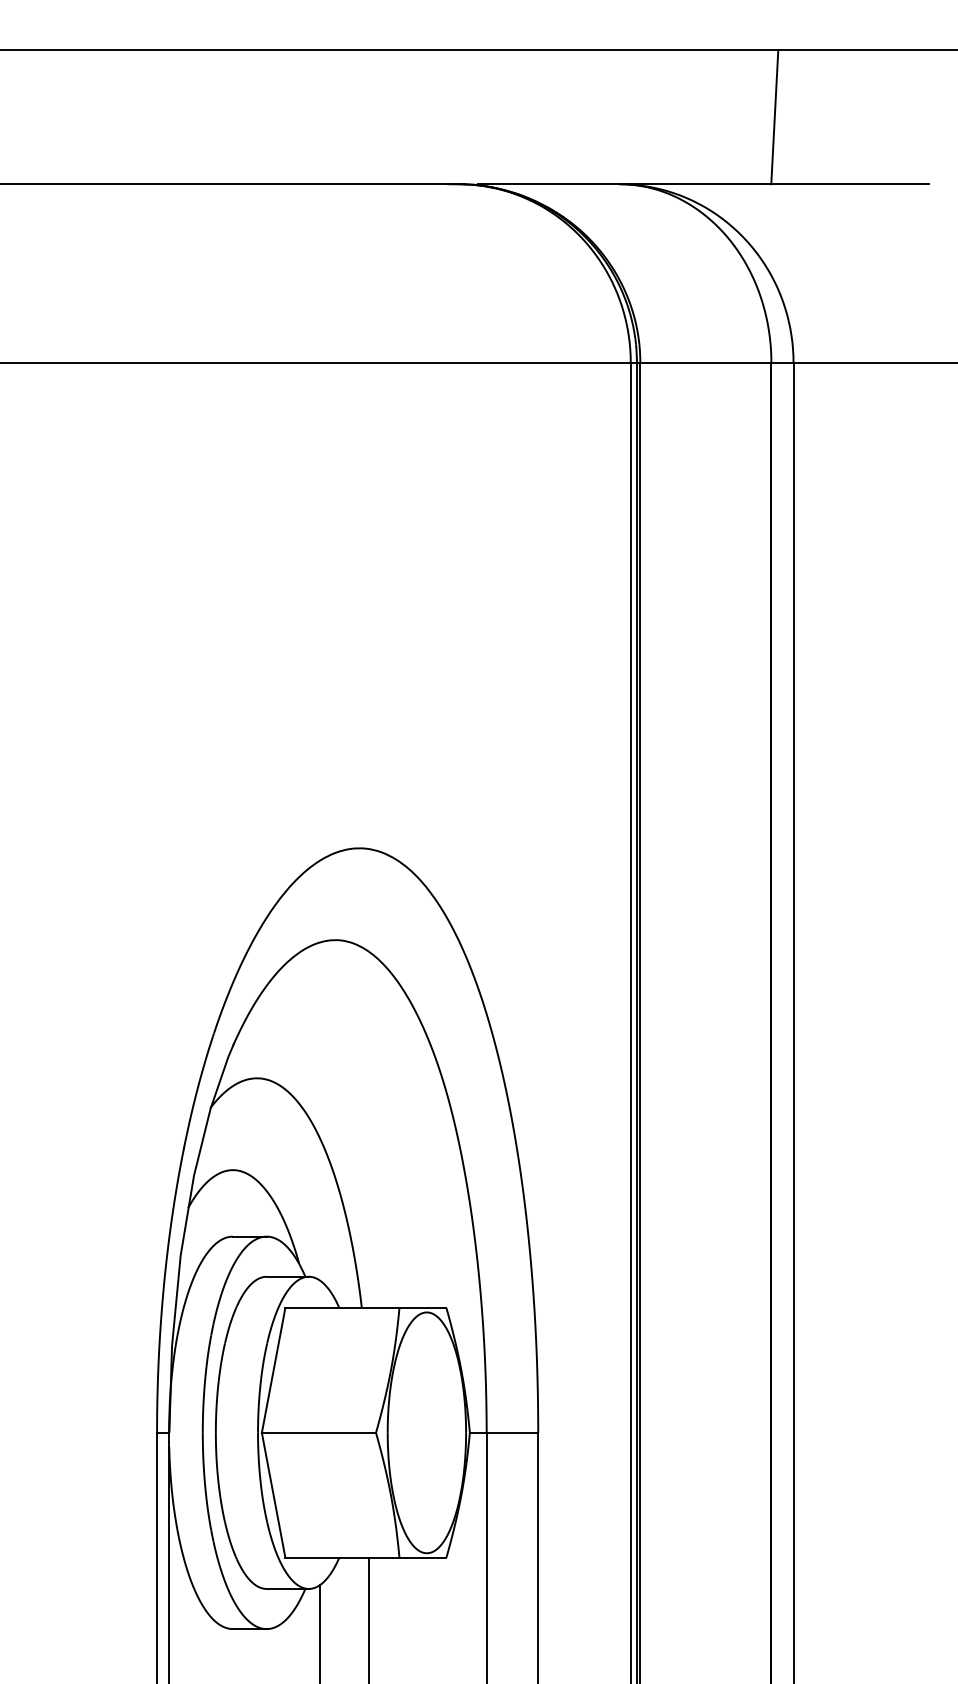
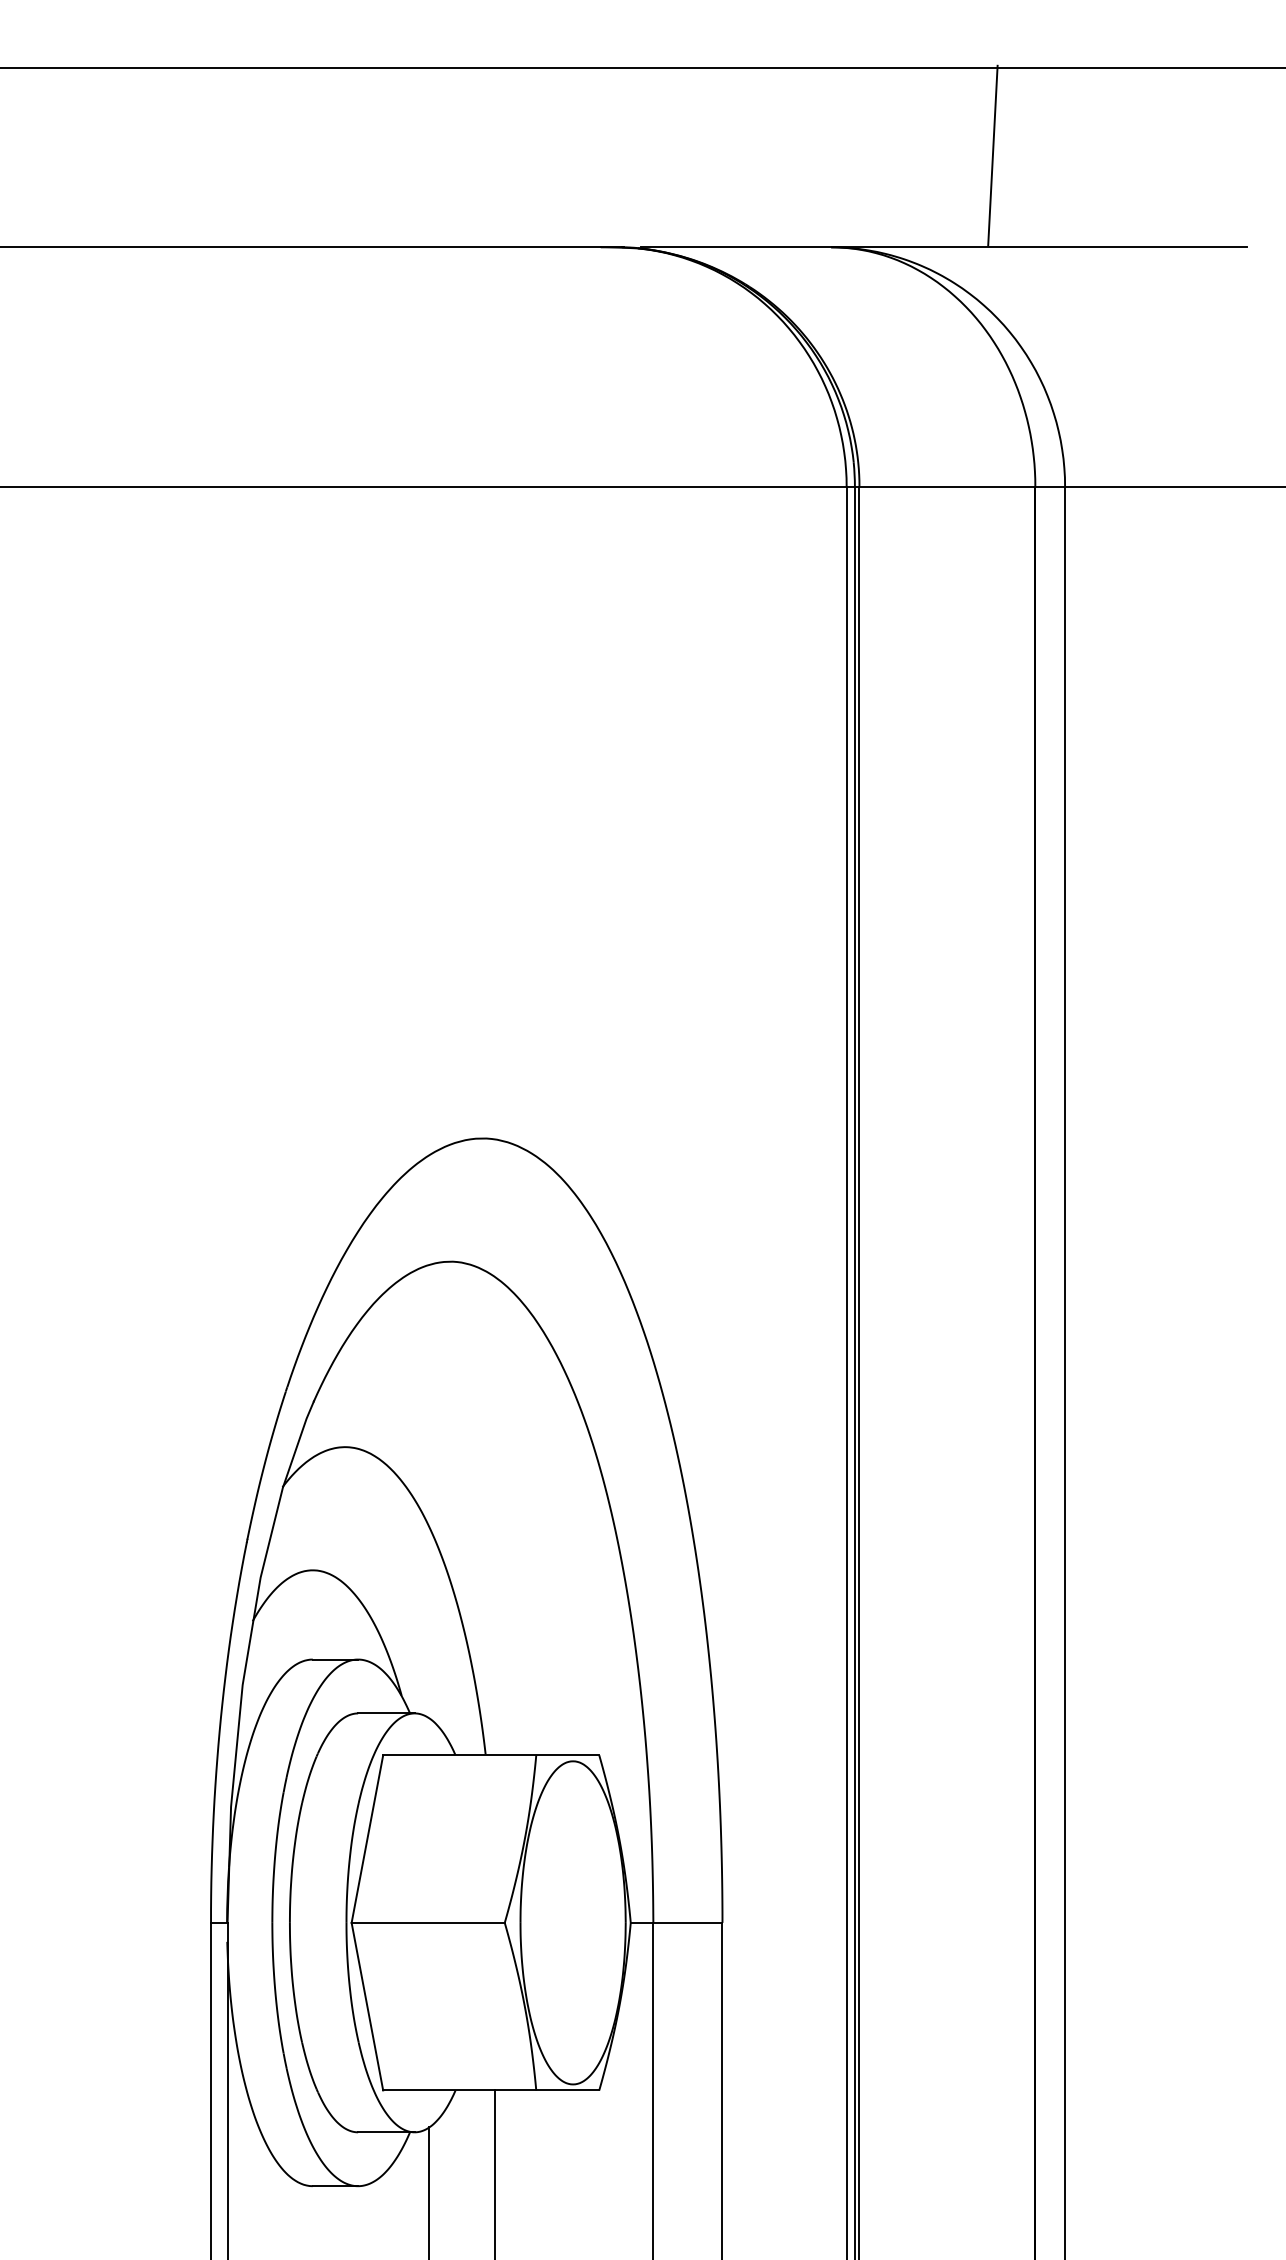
line: (774, 117) -> (992, 155), moved

